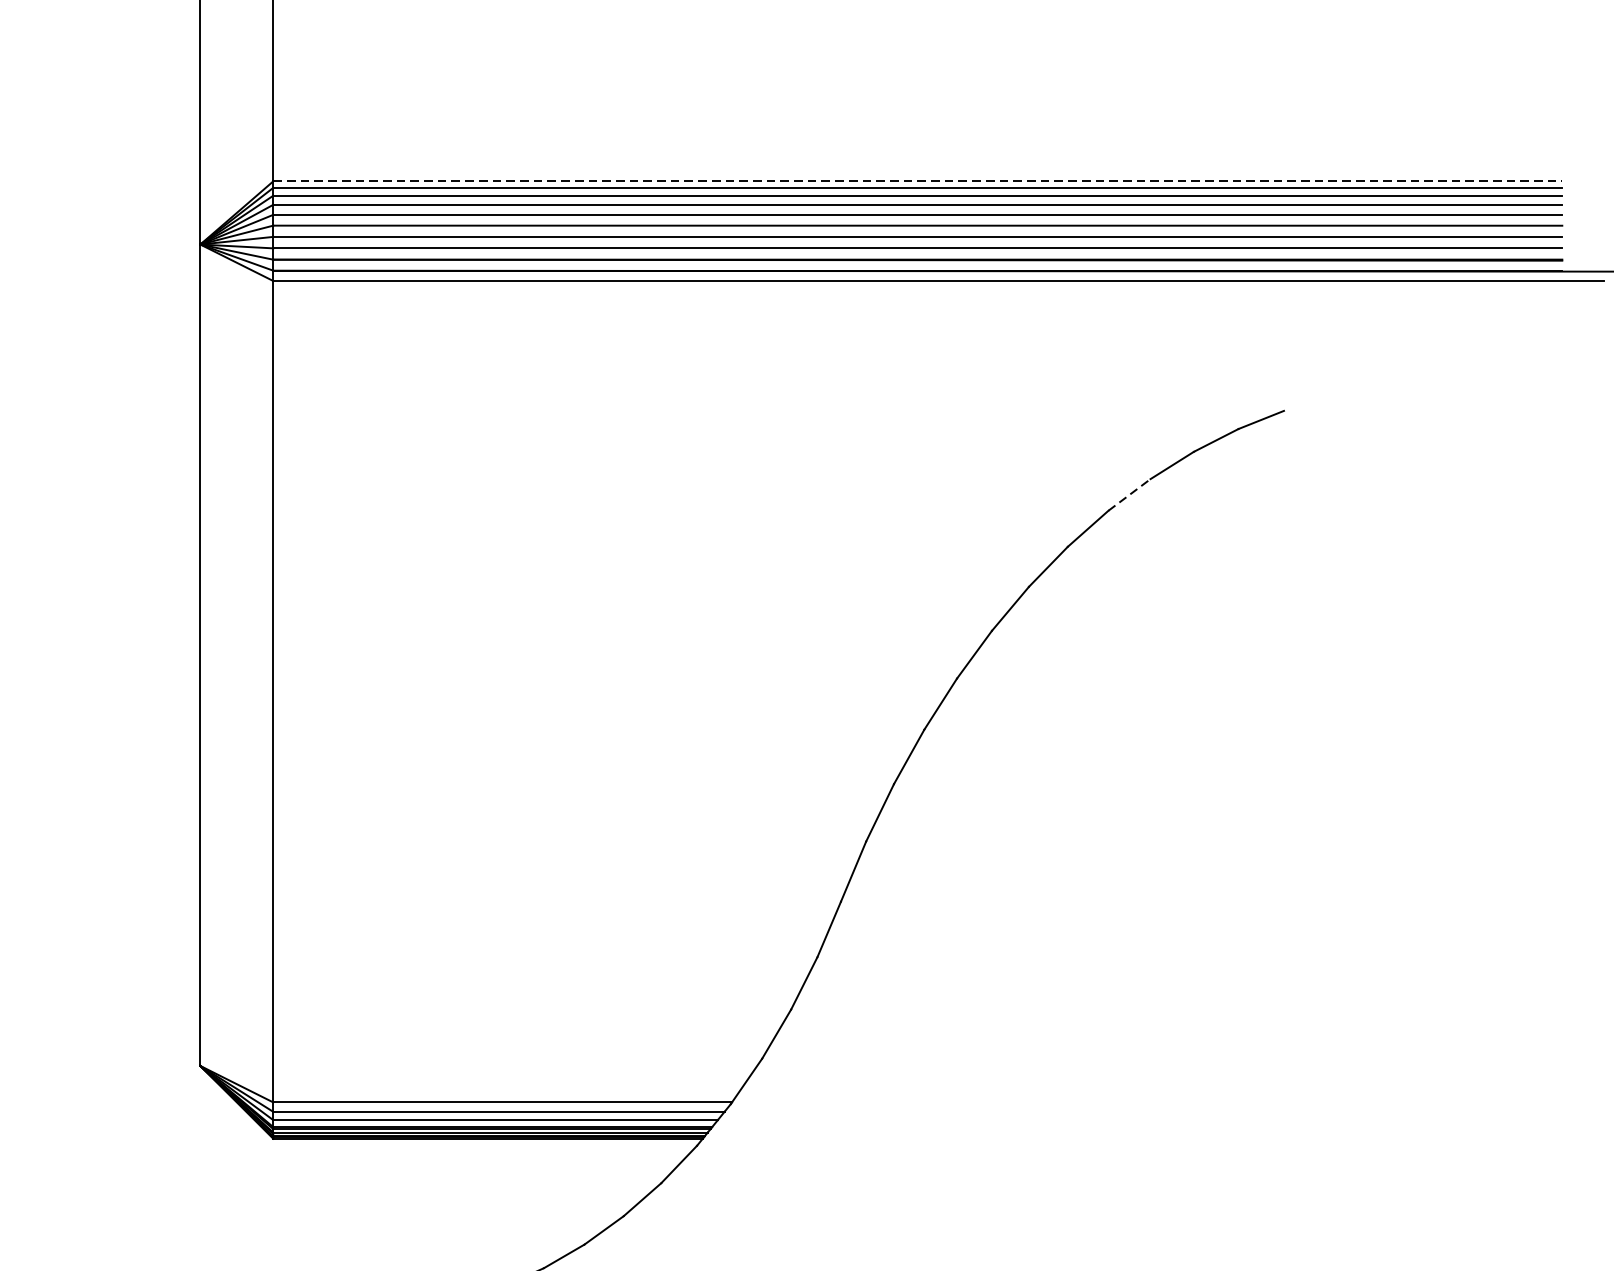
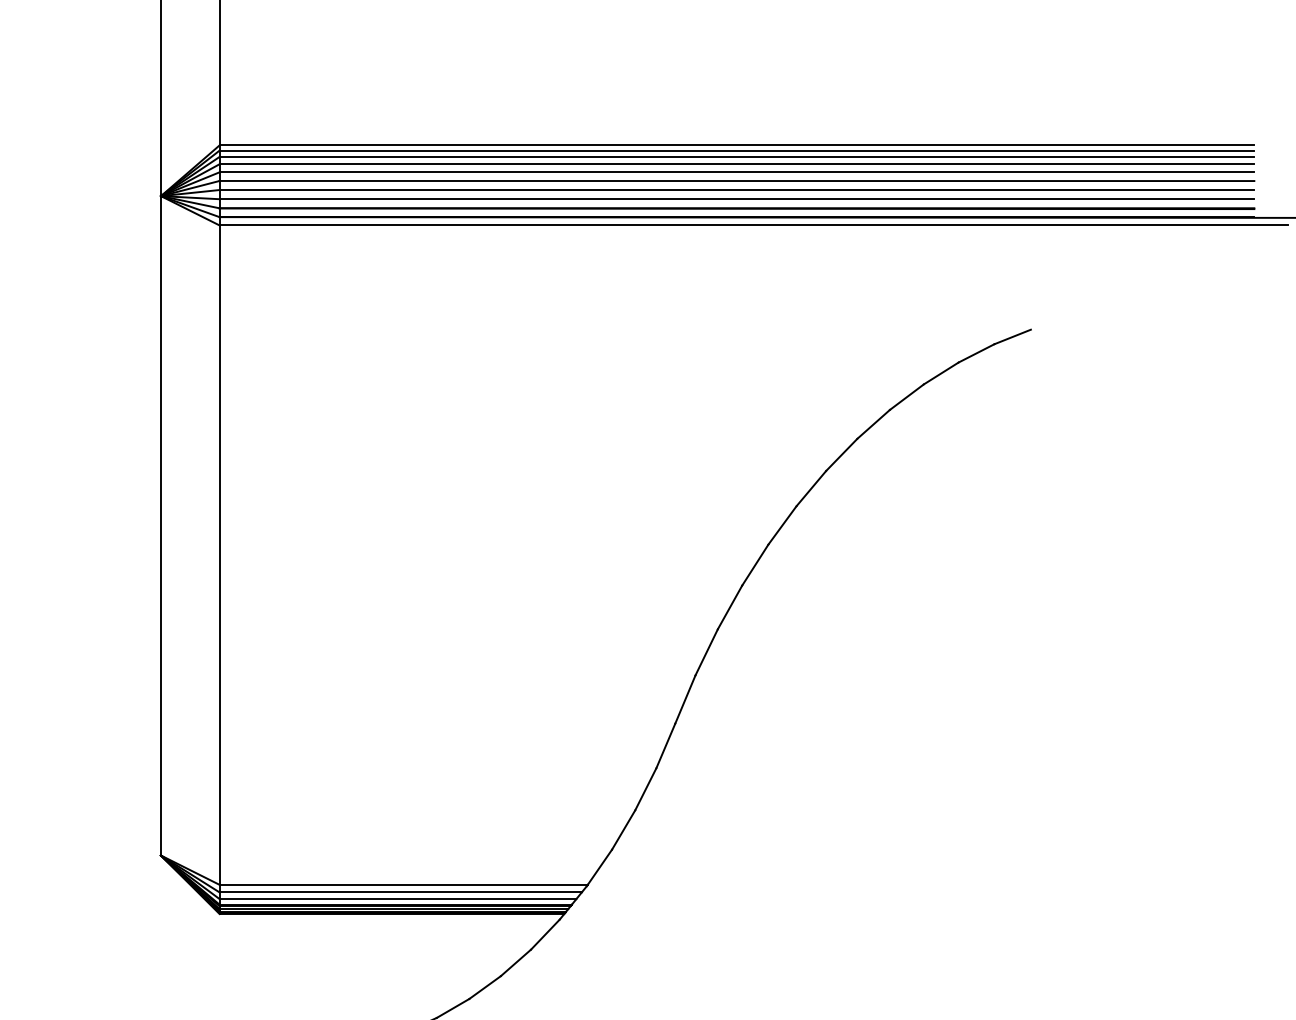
line: (918, 181) -> (737, 145), dashed -> solid
line: (1130, 494) -> (907, 396), dashed -> solid

